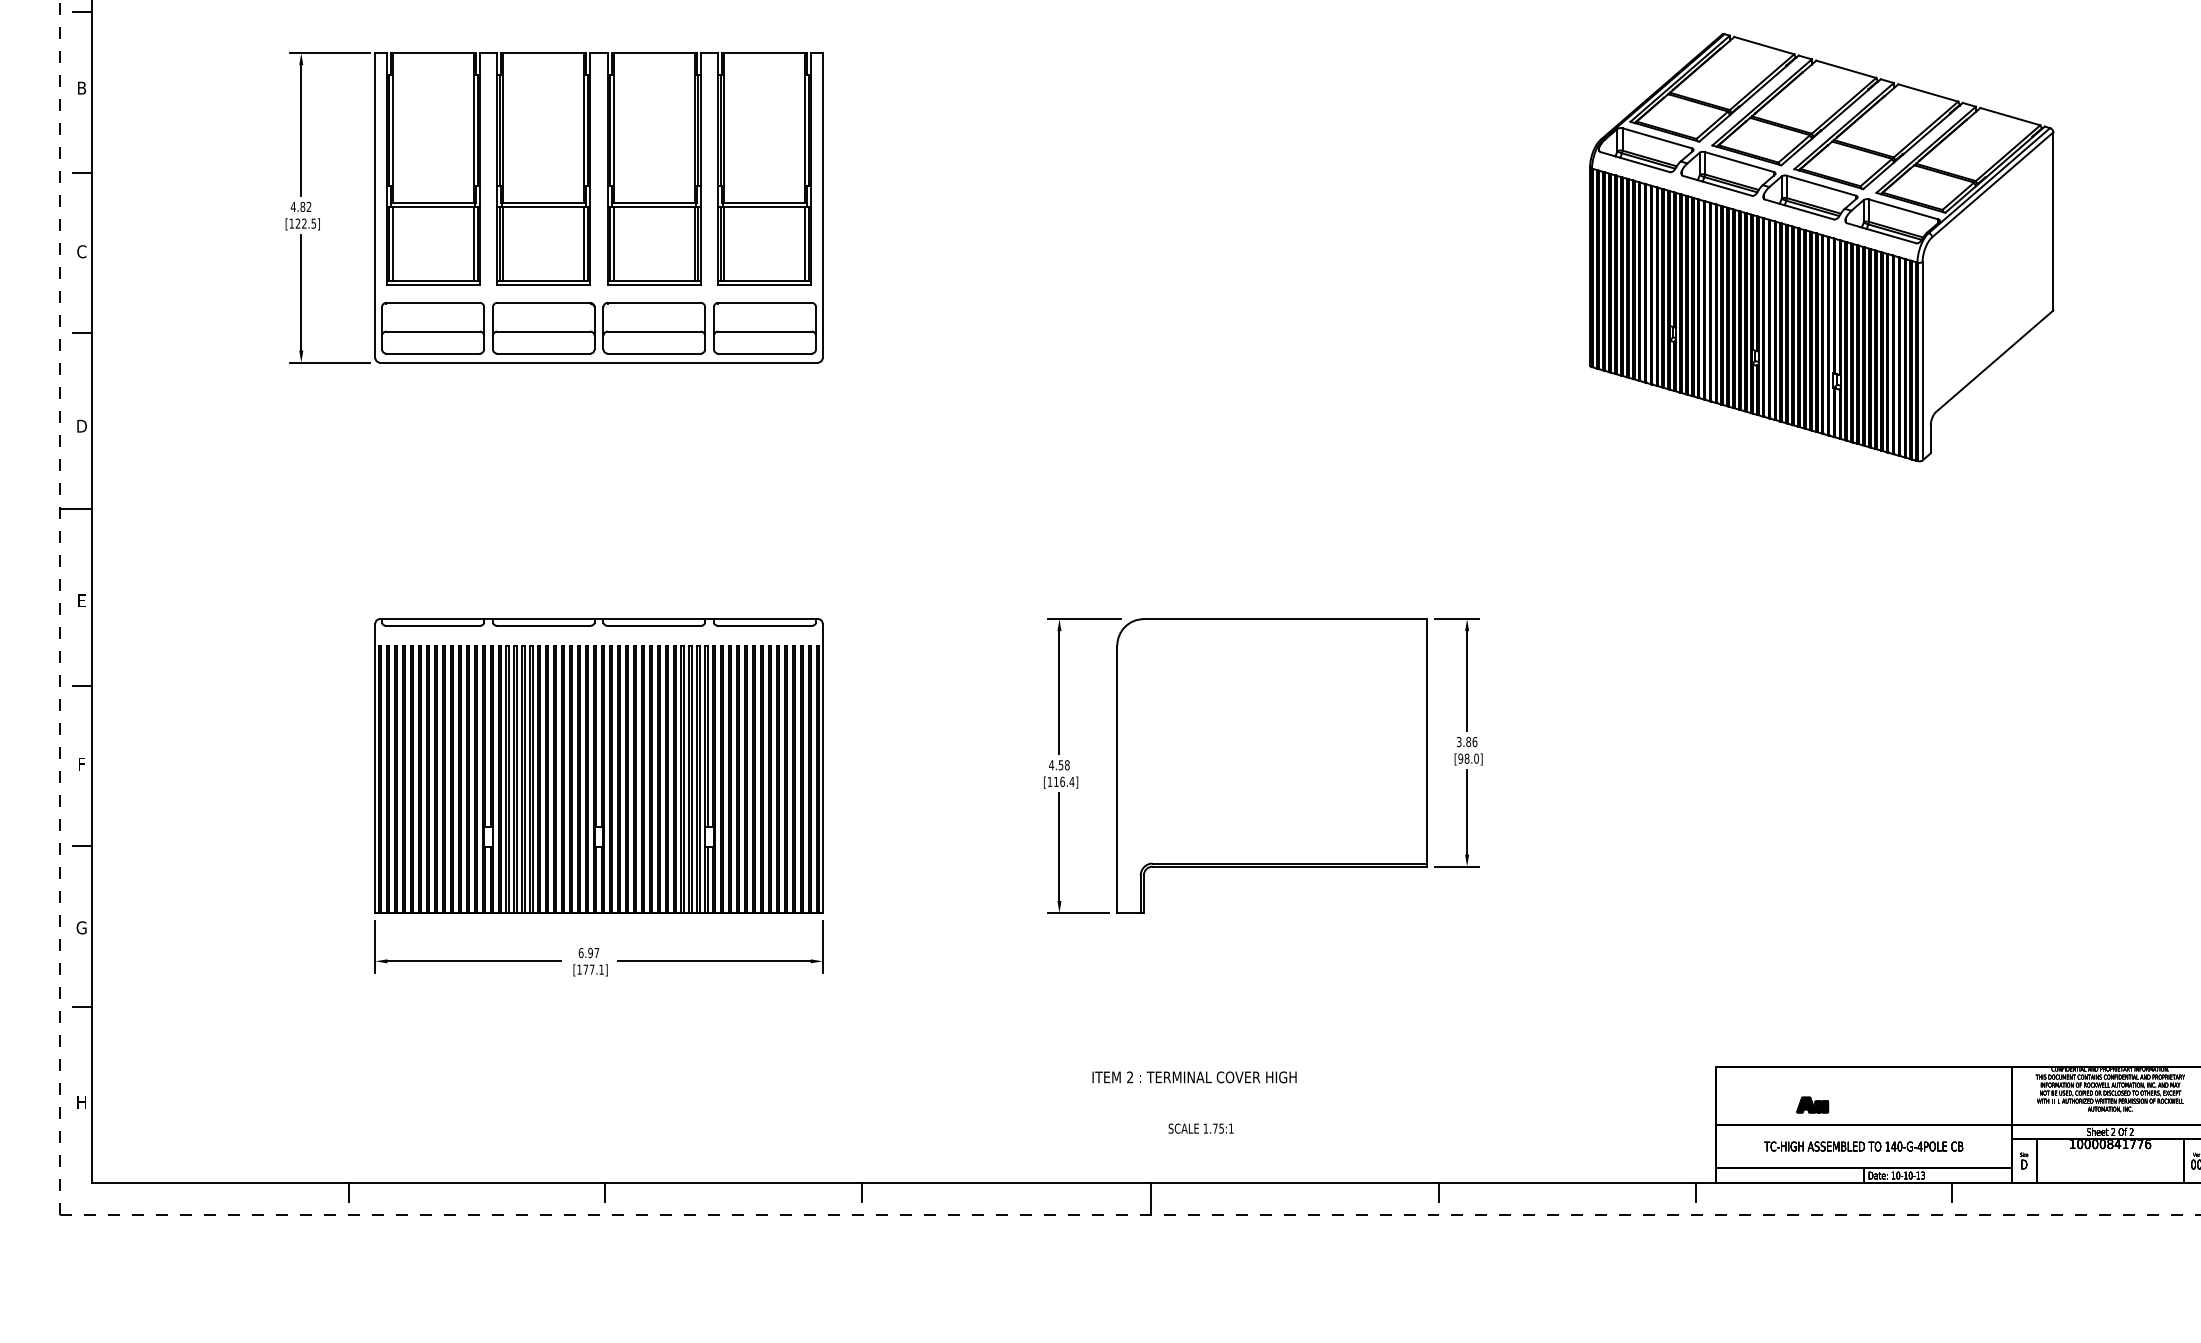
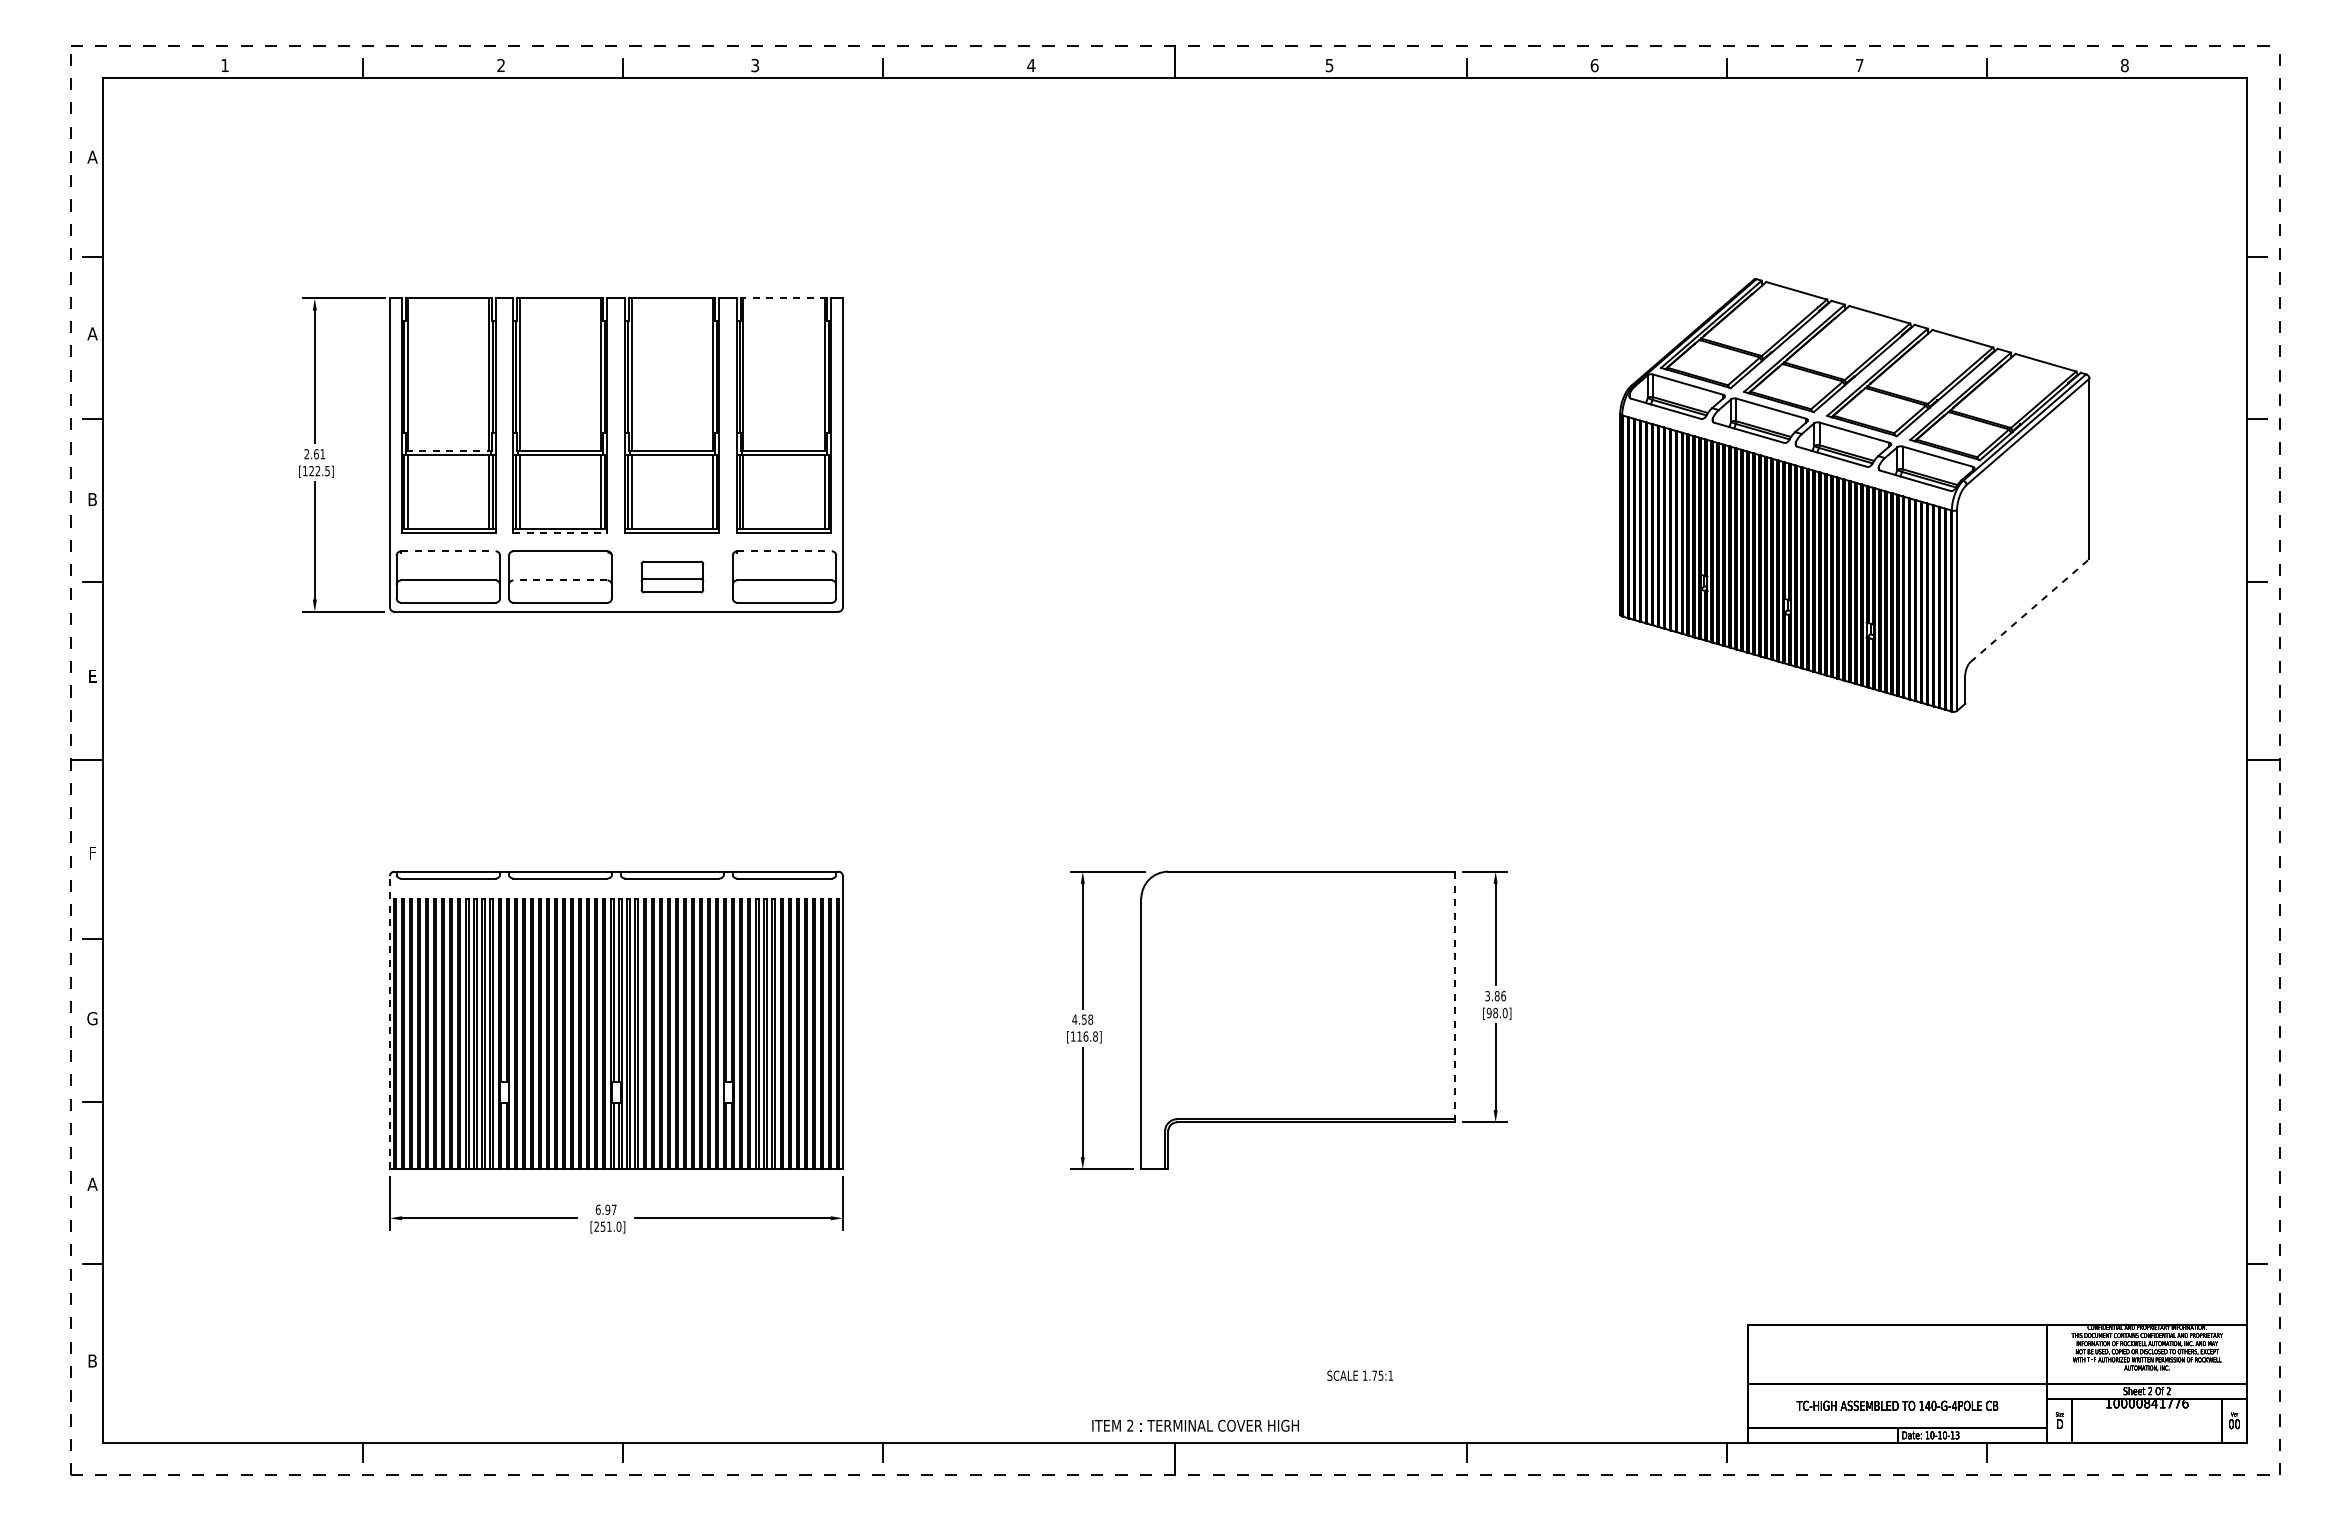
line: (764, 53) -> (784, 298), solid -> dashed
text: (81, 87) -> (92, 333), B -> A
line: (433, 203) -> (448, 450), solid -> dashed
text: (300, 207) -> (314, 454), 4.82 -> 2.61
text: (81, 251) -> (92, 499), C -> B
line: (543, 285) -> (560, 533), solid -> dashed
line: (433, 303) -> (448, 551), solid -> dashed
line: (765, 303) -> (785, 551), solid -> dashed
part: (654, 327) -> (672, 576), size x0.6
line: (542, 331) -> (559, 580), solid -> dashed
line: (1994, 361) -> (2029, 610), solid -> dashed
text: (81, 425) -> (92, 675), D -> E
text: (81, 601) -> (92, 853), E -> F
line: (1426, 742) -> (1454, 996), solid -> dashed
text: (81, 764) -> (92, 1018), F -> G
line: (374, 768) -> (389, 1022), solid -> dashed
text: (1072, 781) -> (1095, 1036), [116.4] -> [116.8]
text: (81, 927) -> (92, 1183), G -> A
text: (590, 969) -> (607, 1226), [177.1] -> [251.0]
text: (1194, 1077) -> (1195, 1425), moved
text: (81, 1101) -> (92, 1360), H -> B
part: (1812, 1104) -> (1845, 1363), removed
text: (1200, 1128) -> (1359, 1375), moved

